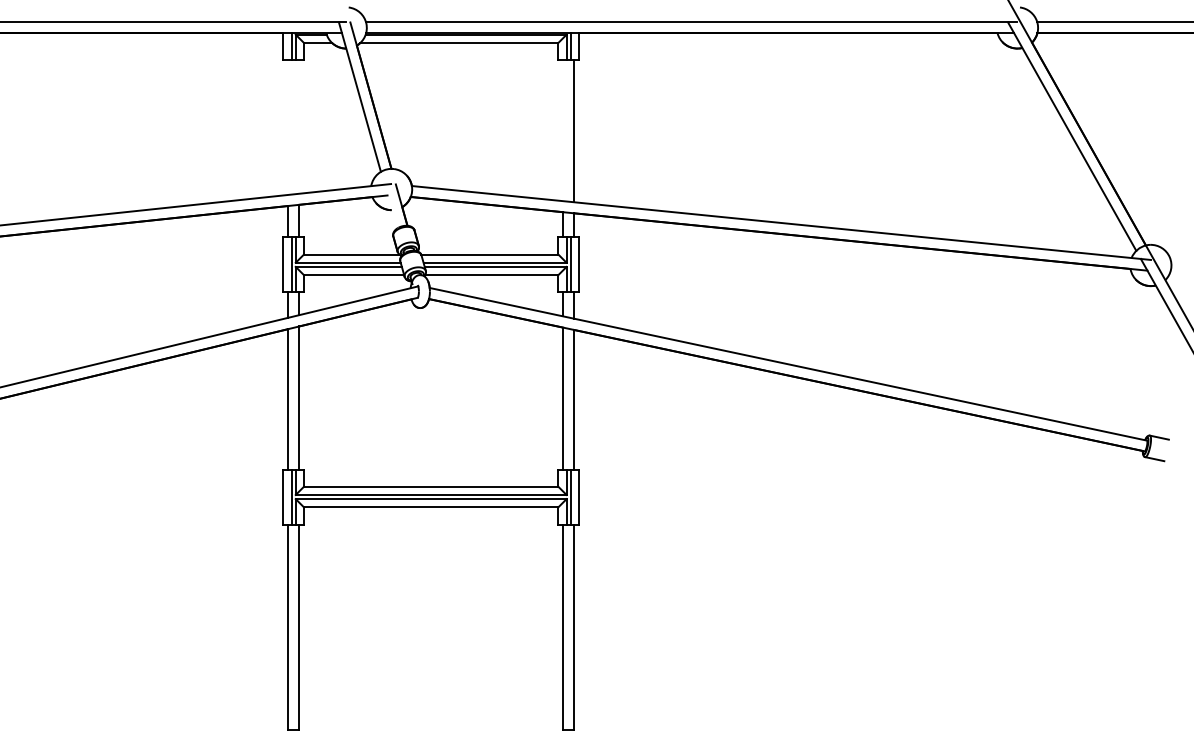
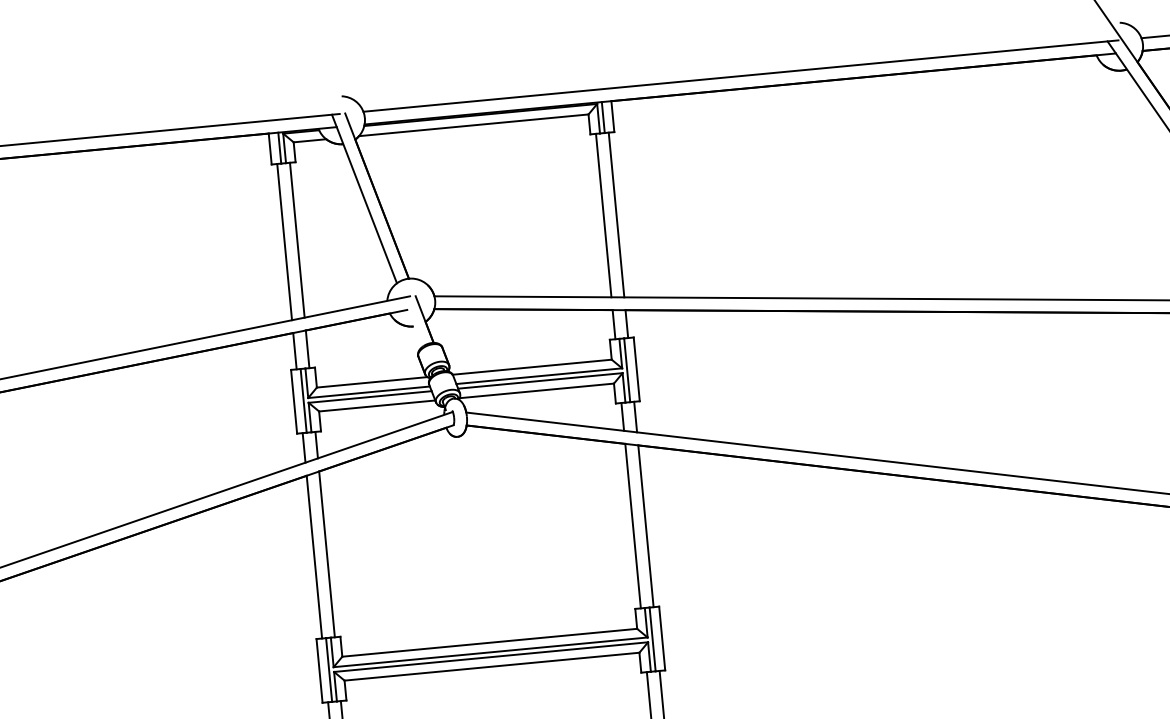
line: (299, 126) -> (297, 239), added
line: (288, 127) -> (284, 242), added
line: (563, 130) -> (604, 215), added

